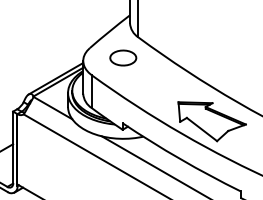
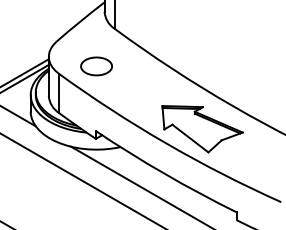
part: (123, 57) -> (96, 65), moved

